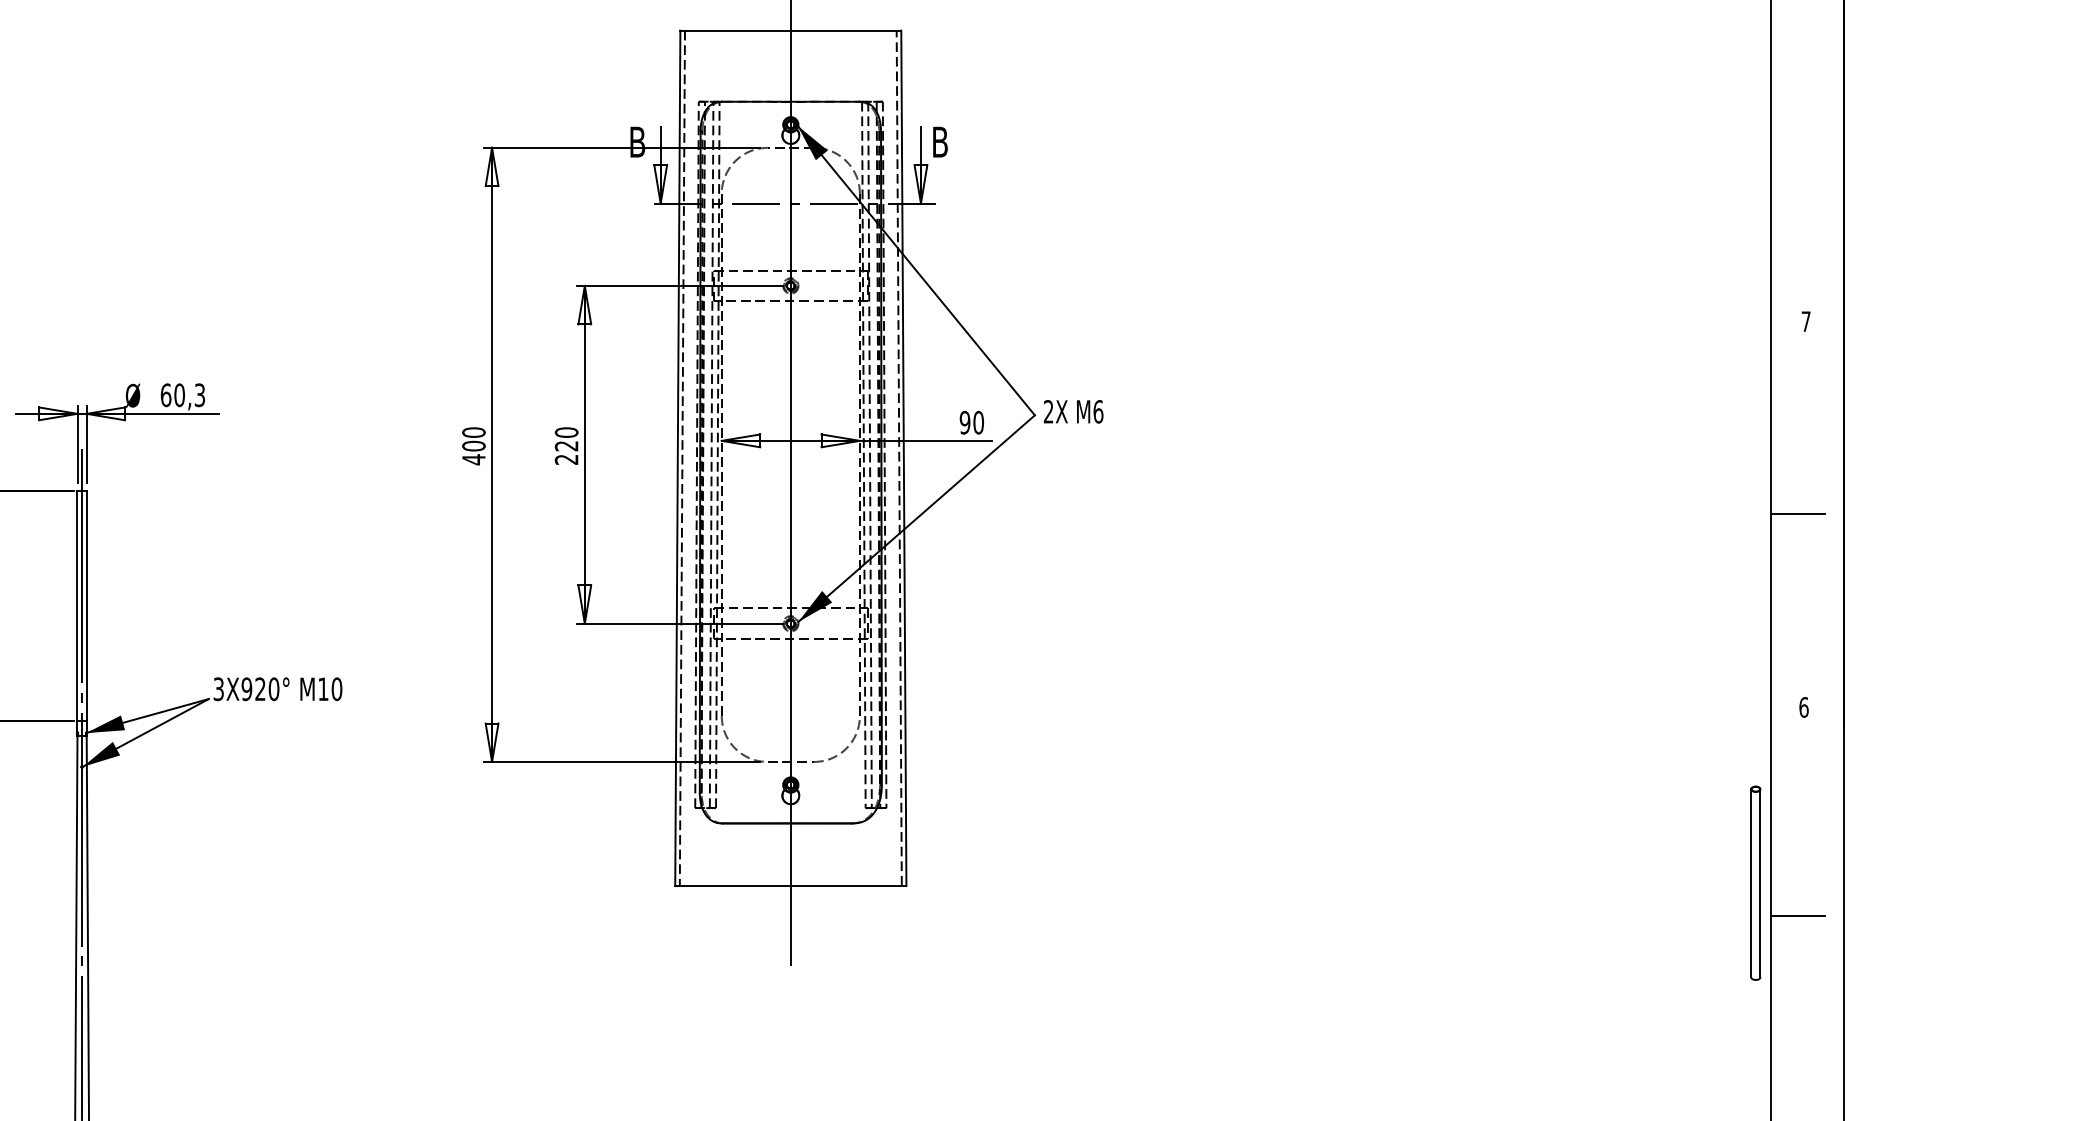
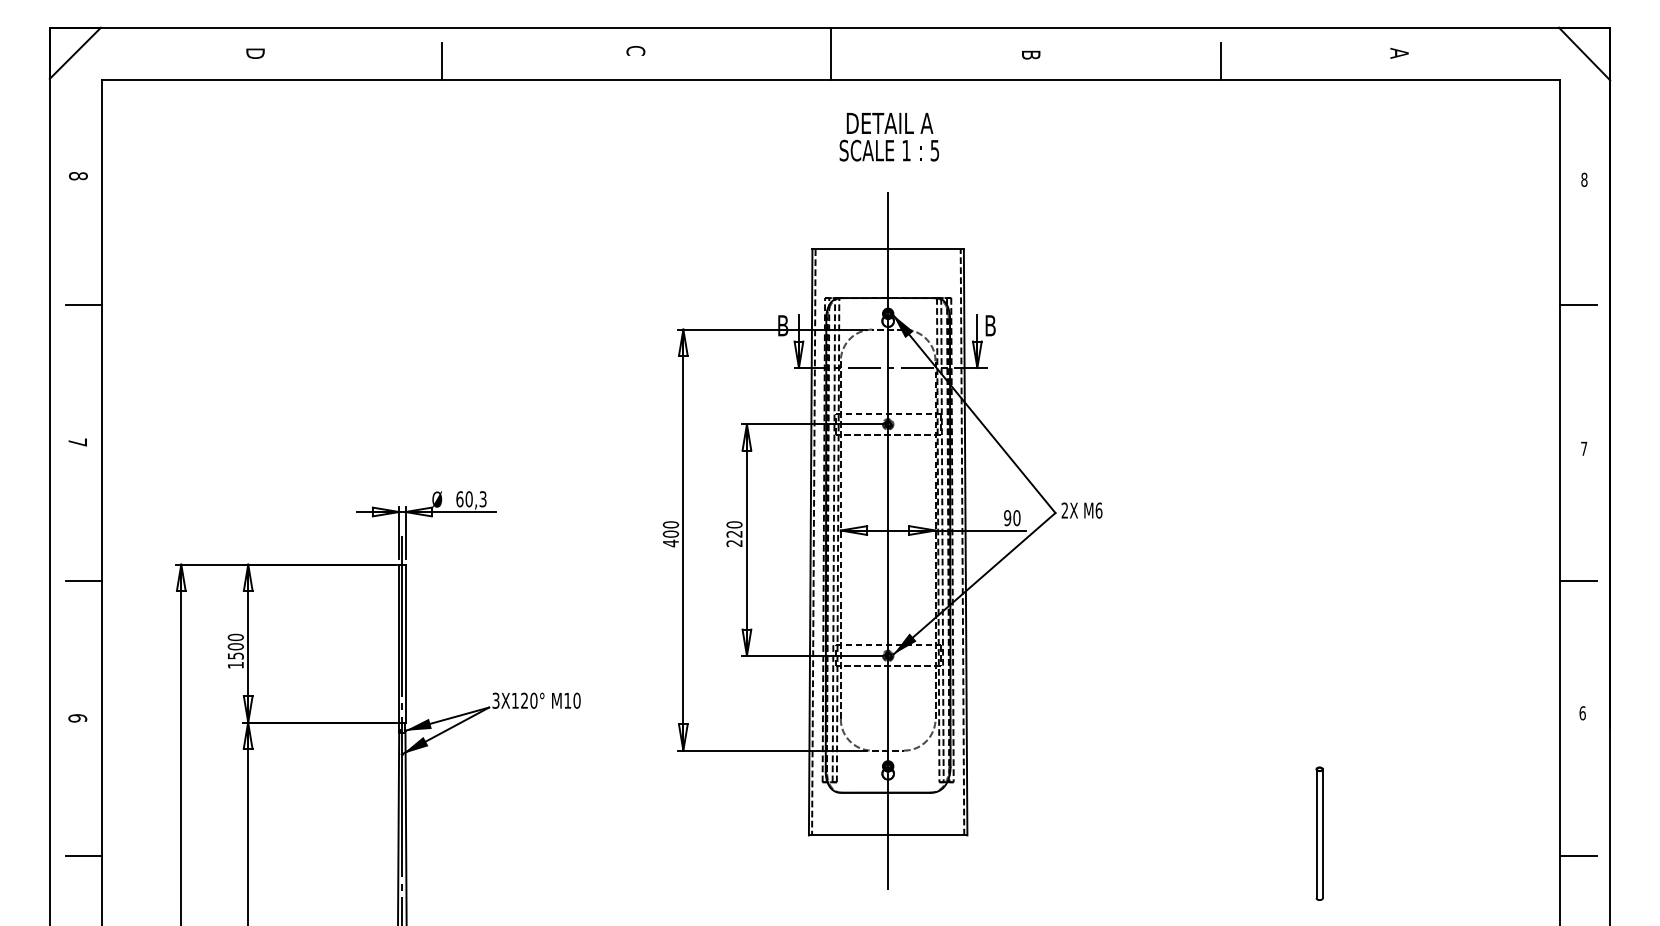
line: (1797, 111) -> (1578, 304), added
text: (245, 688) -> (514, 700), 3X920° -> 3X120°
part: (1755, 882) -> (1319, 833), moved

